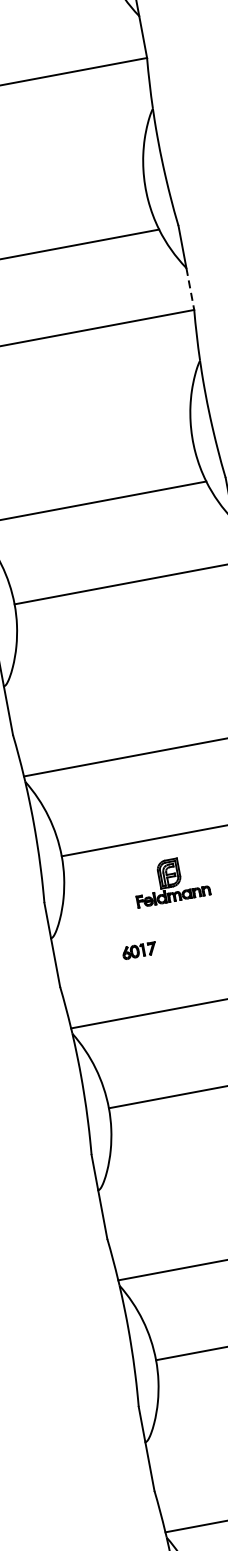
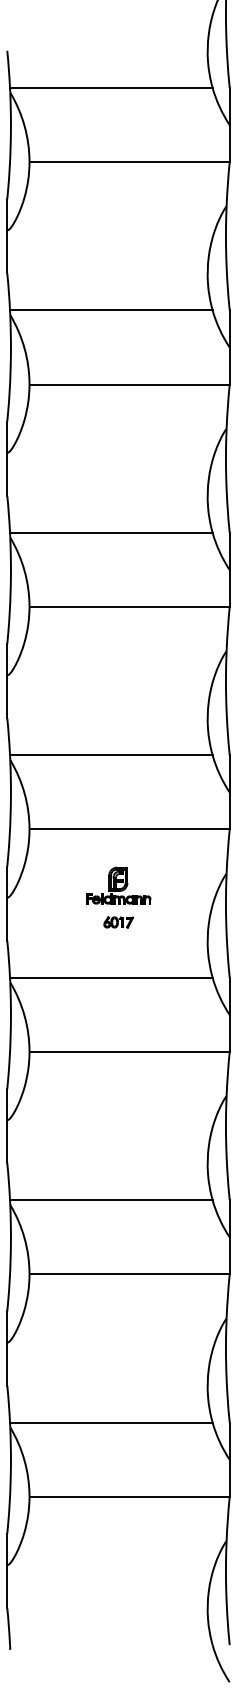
line: (190, 289) -> (229, 366), dashed -> solid
part: (170, 880) -> (118, 885), moved
part: (139, 950) -> (118, 922), moved

